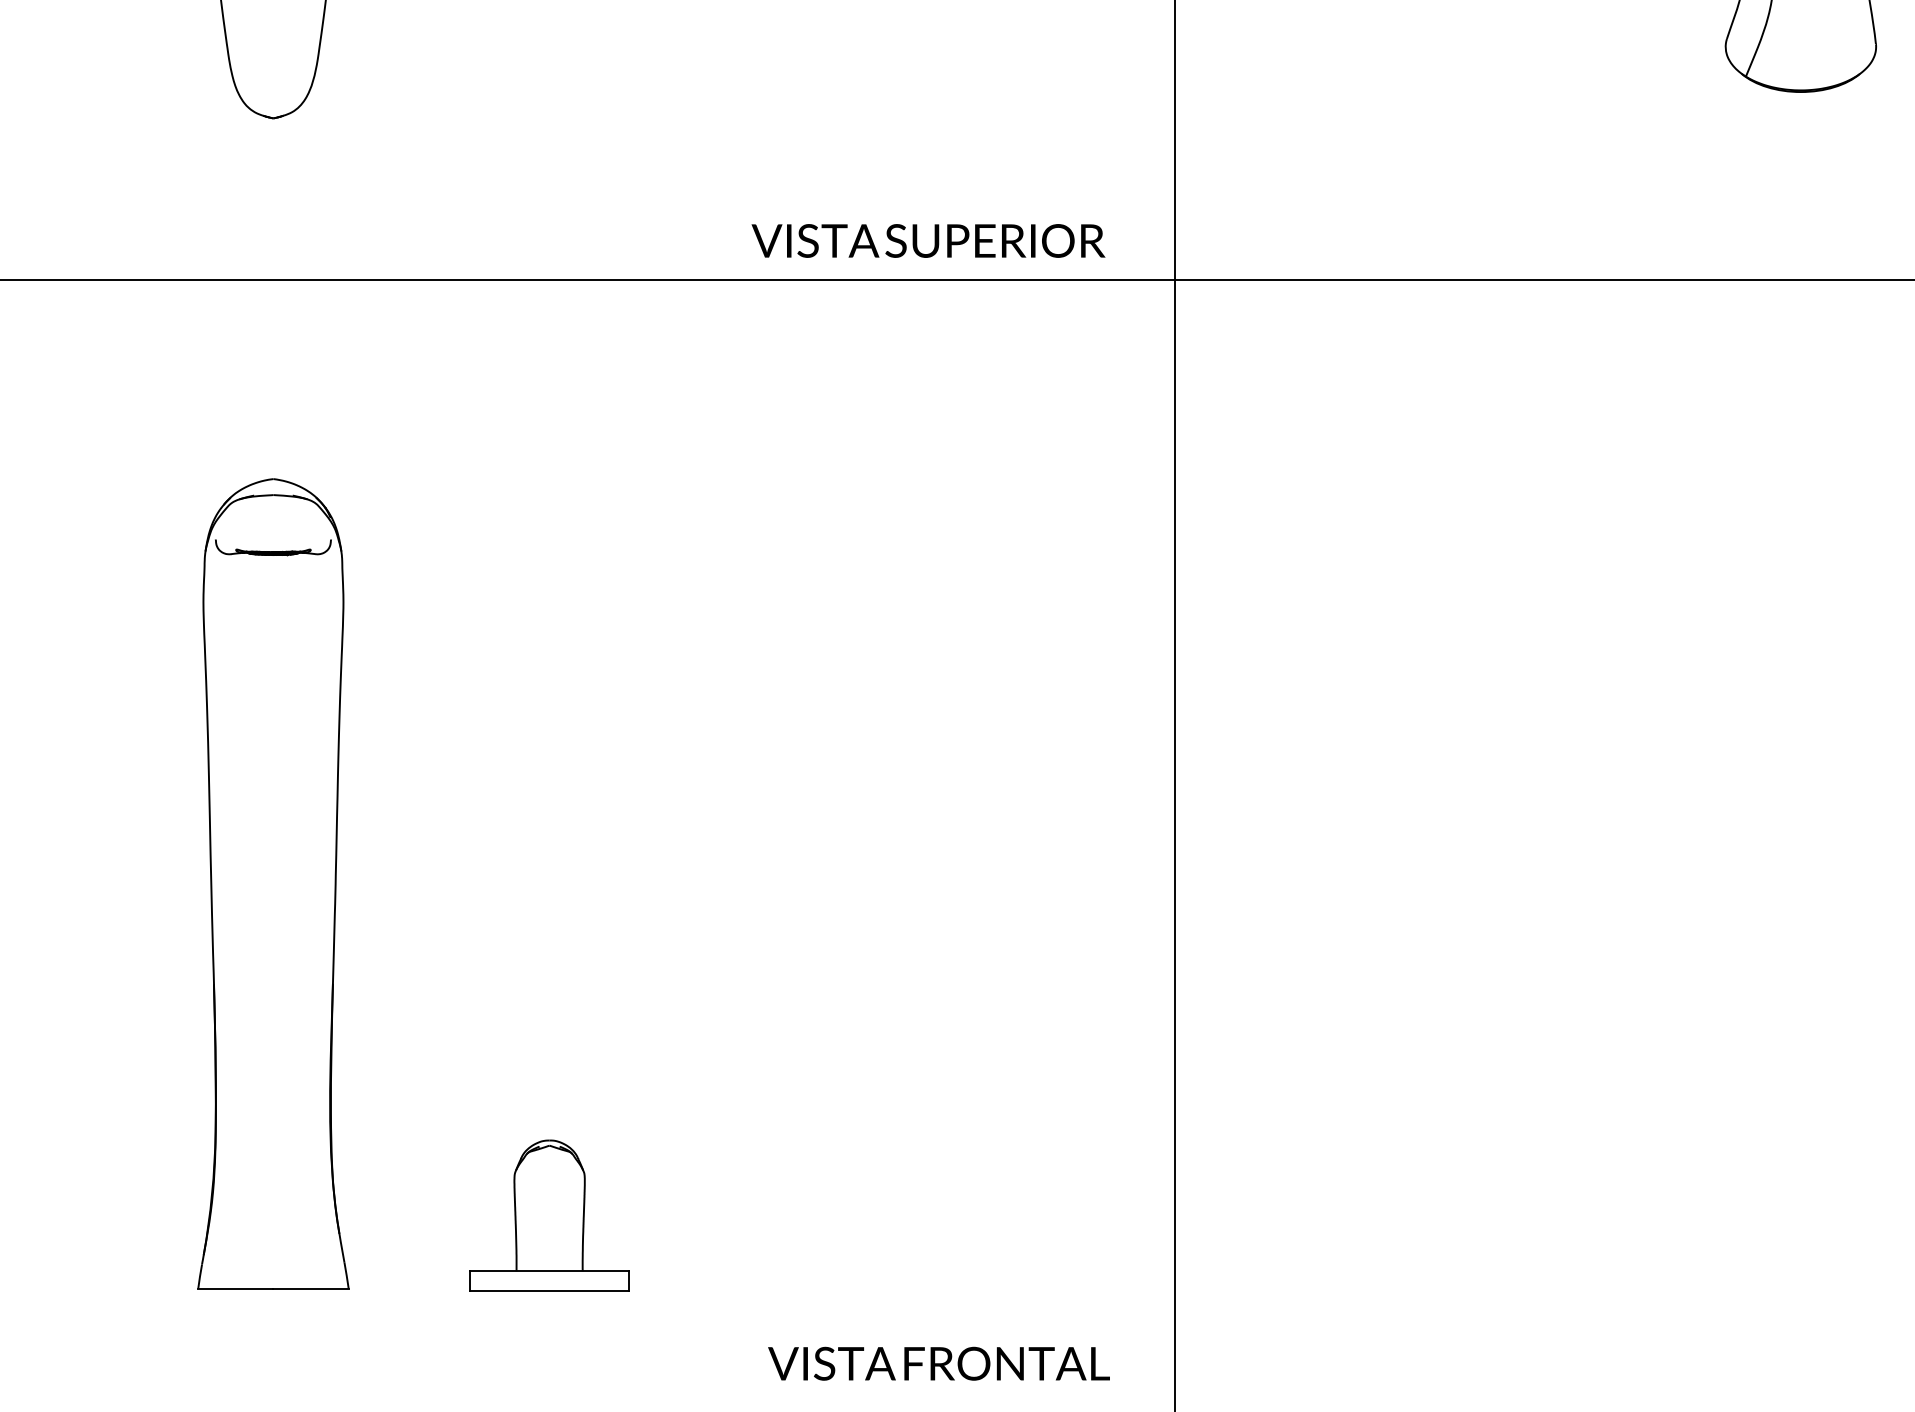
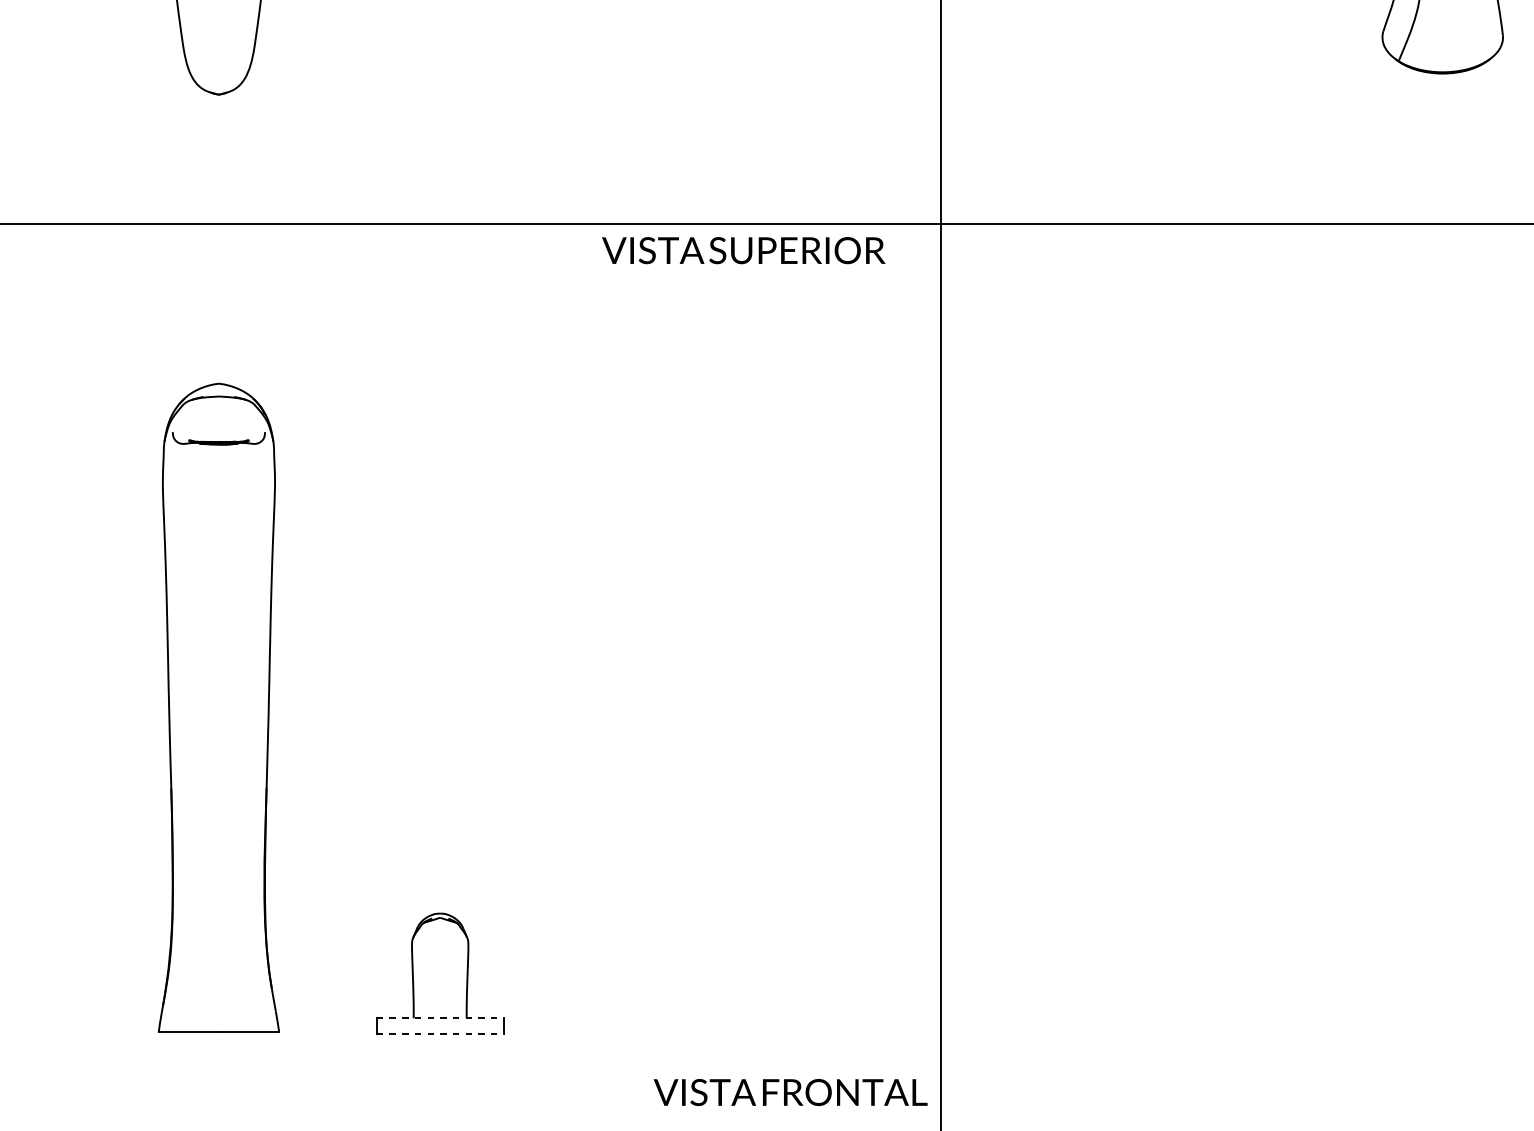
text: (928, 240) -> (743, 250), moved
line: (550, 1271) -> (440, 1018), solid -> dashed
line: (550, 1290) -> (440, 1033), solid -> dashed
text: (938, 1363) -> (790, 1092), moved

